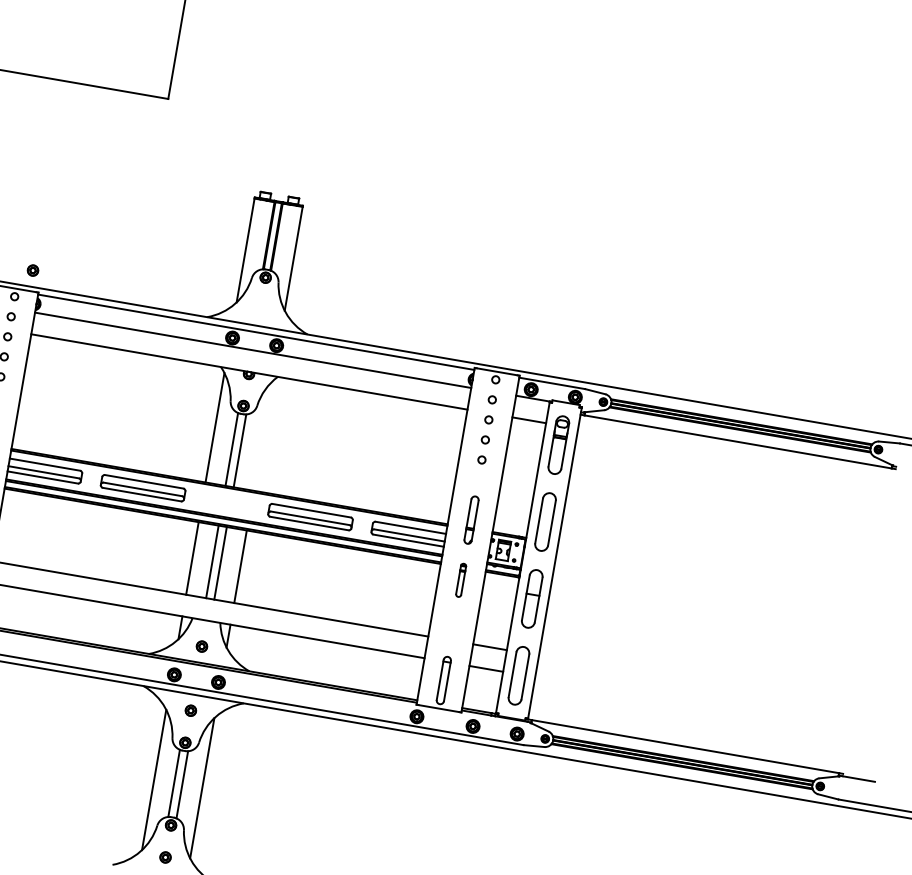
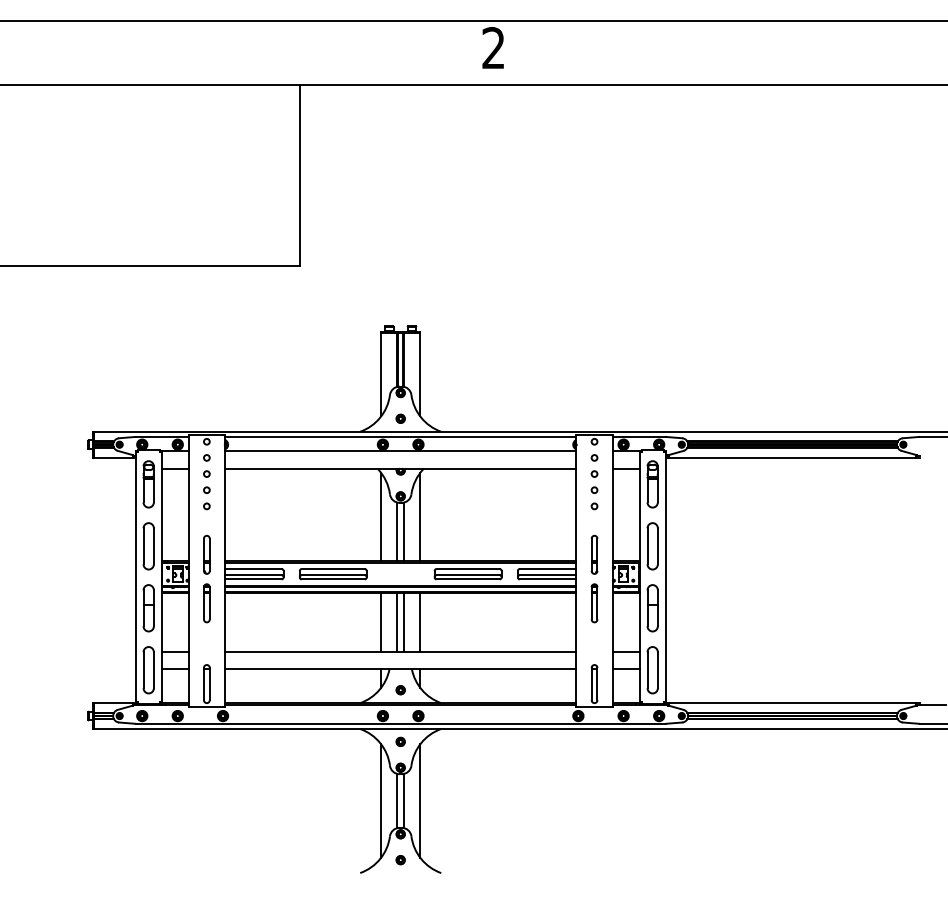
part: (32, 270) -> (400, 418), moved
line: (263, 436) -> (420, 517), added
part: (461, 580) -> (594, 603), size x1.43

